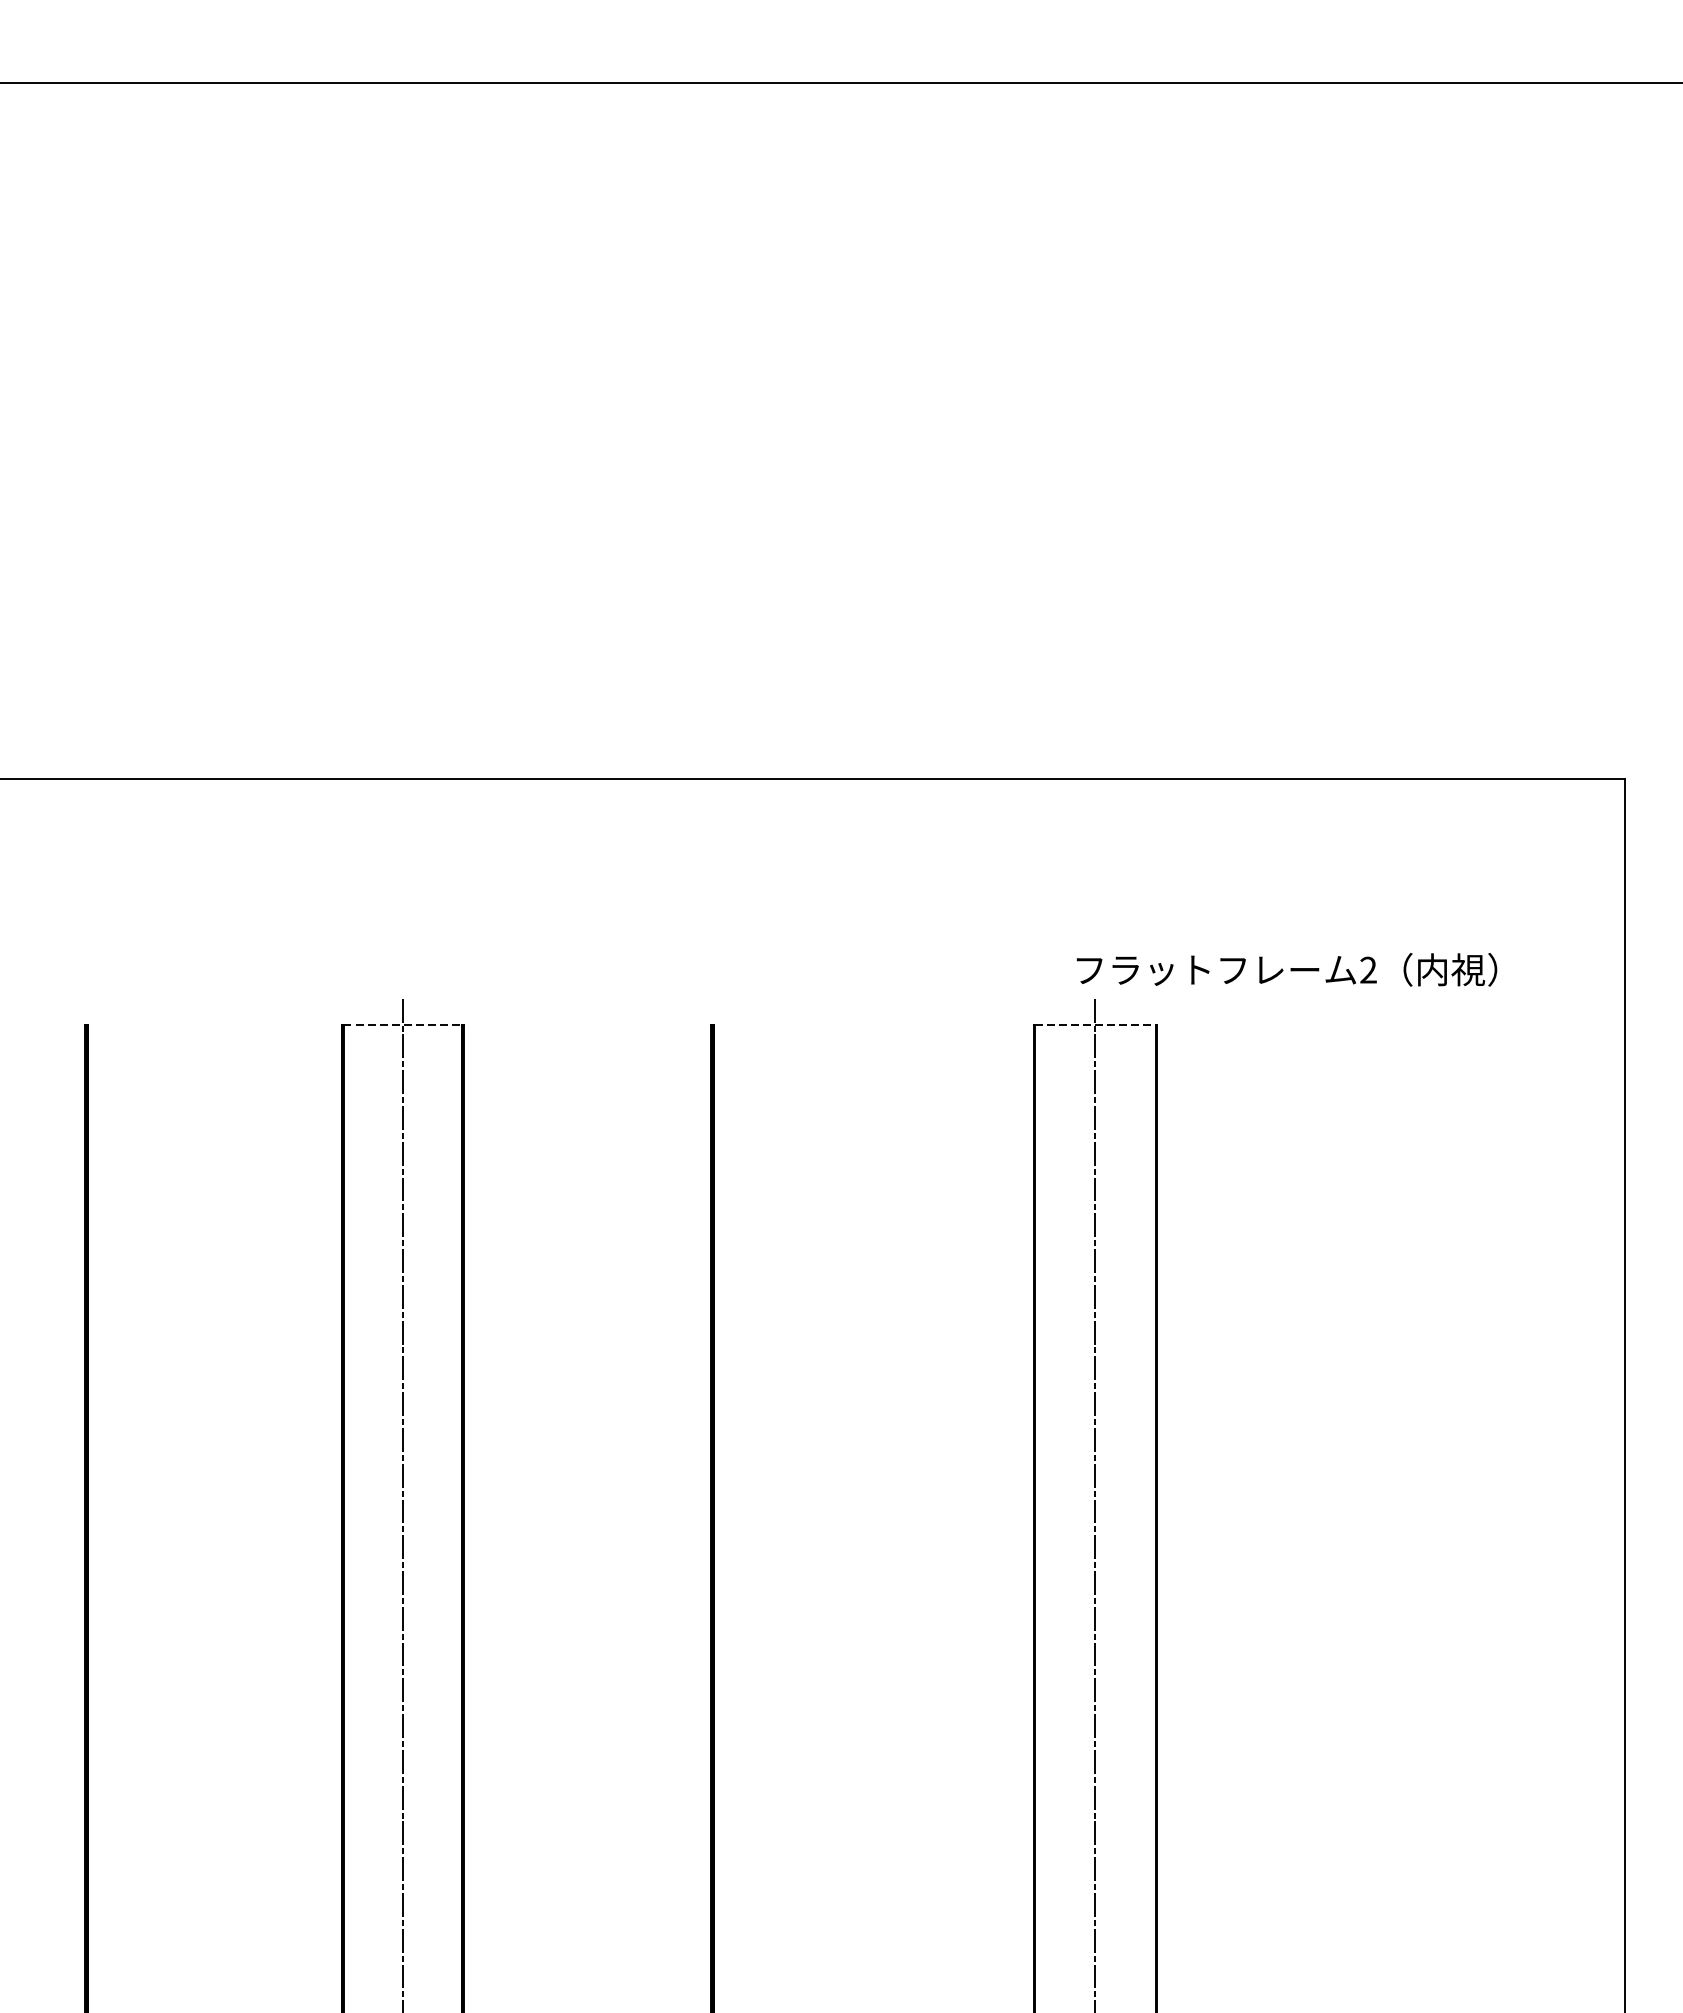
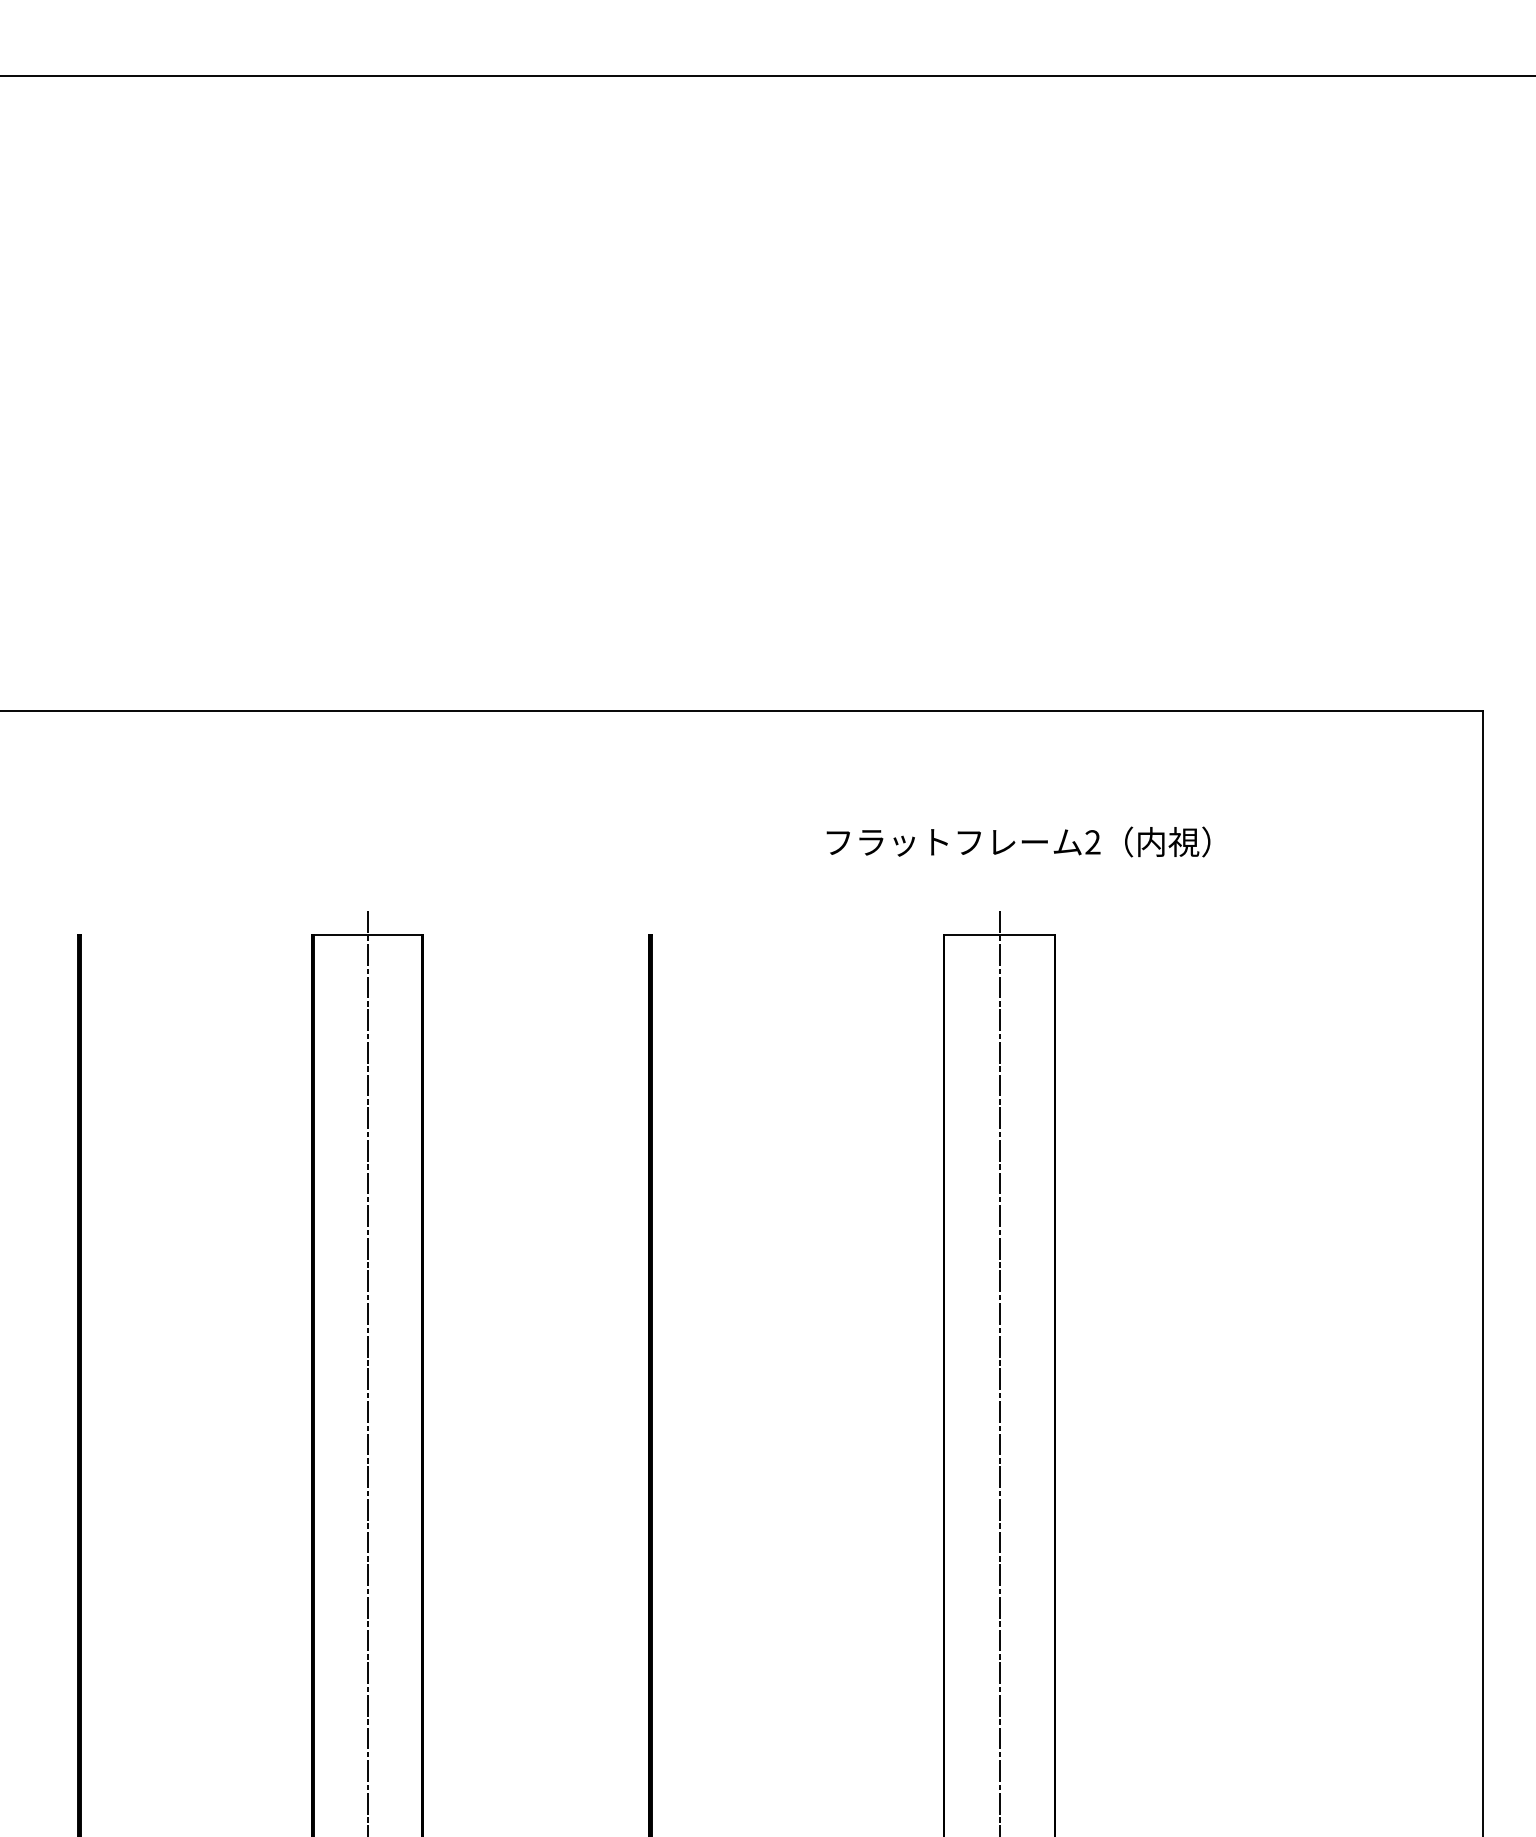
text: (1286, 969) -> (1018, 841), moved
line: (402, 1025) -> (367, 935), dashed -> solid
line: (1096, 1025) -> (1000, 935), dashed -> solid

